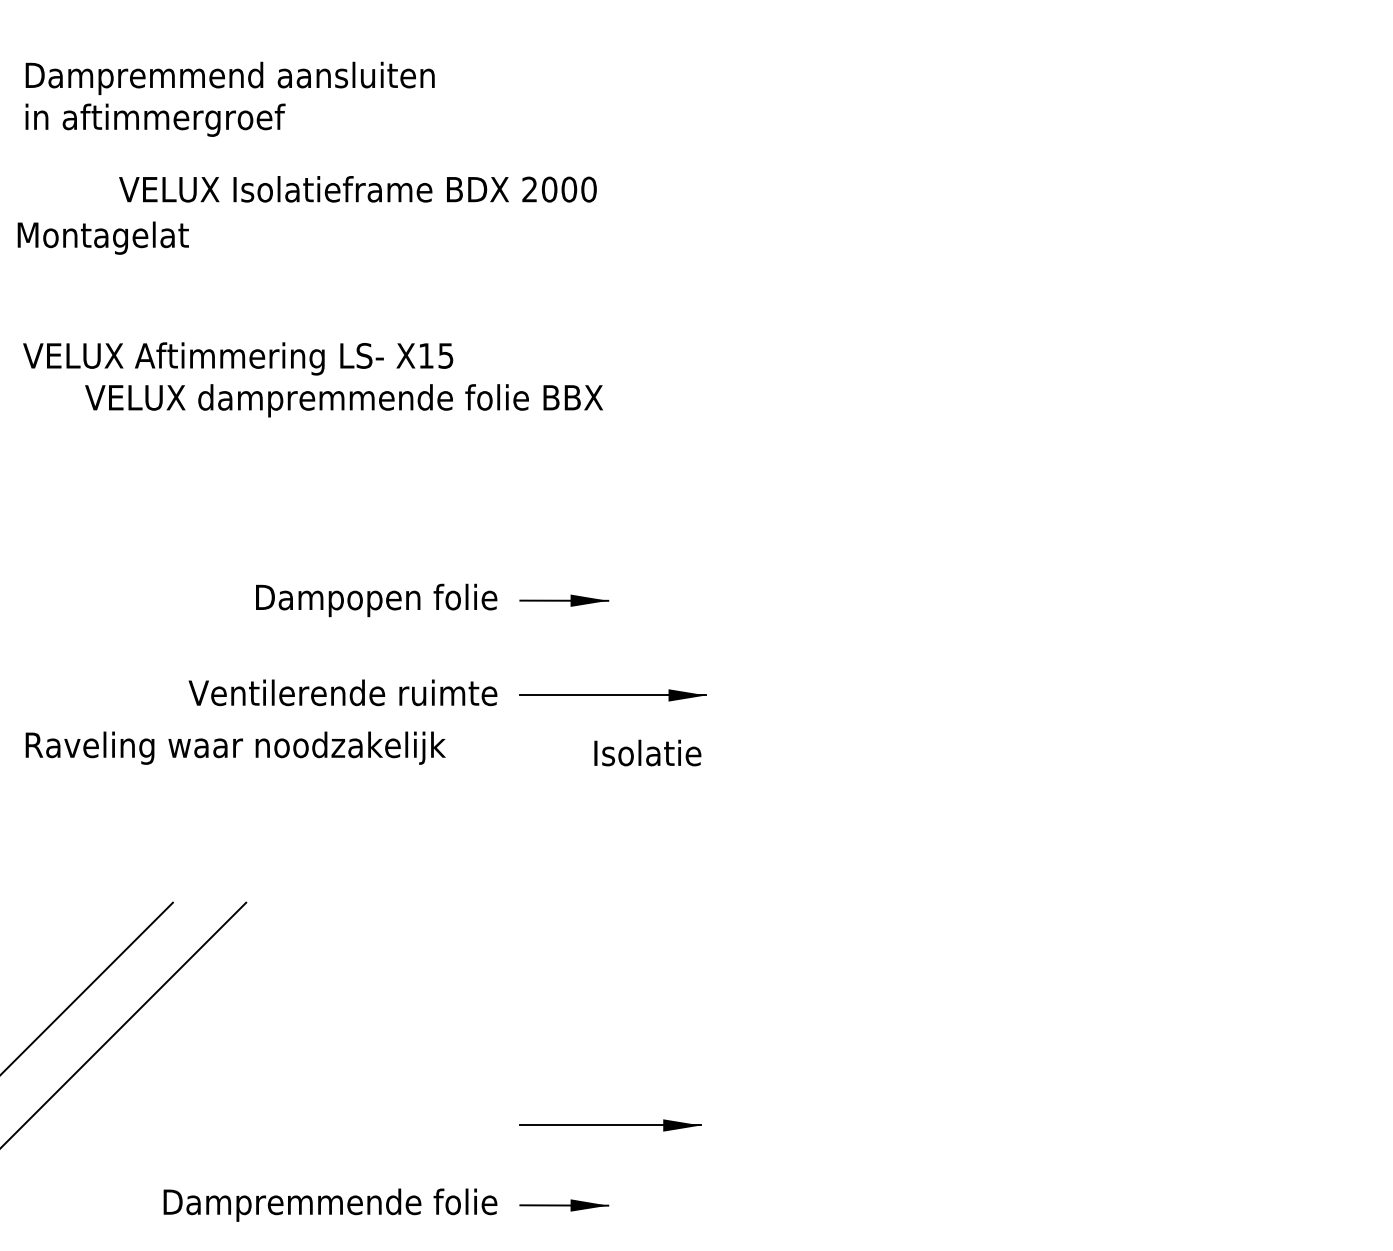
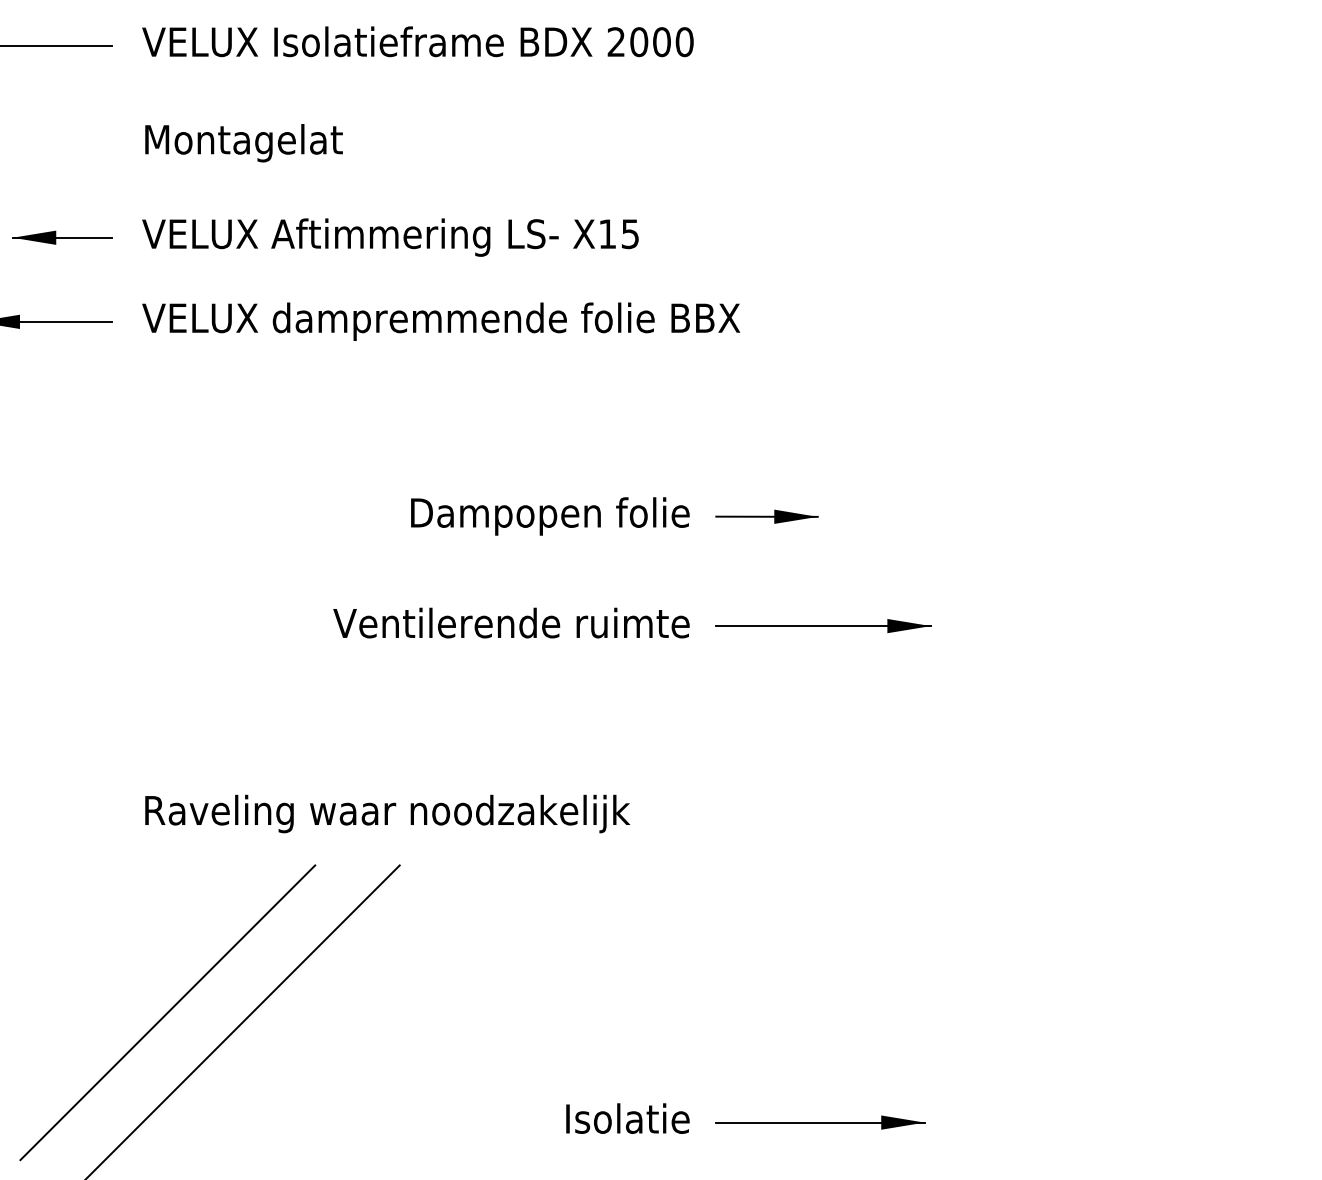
text: (357, 189) -> (417, 42), moved
text: (102, 237) -> (243, 142), moved
text: (343, 400) -> (440, 321), moved
text: (235, 747) -> (387, 813), moved
text: (647, 752) -> (627, 1117), moved

